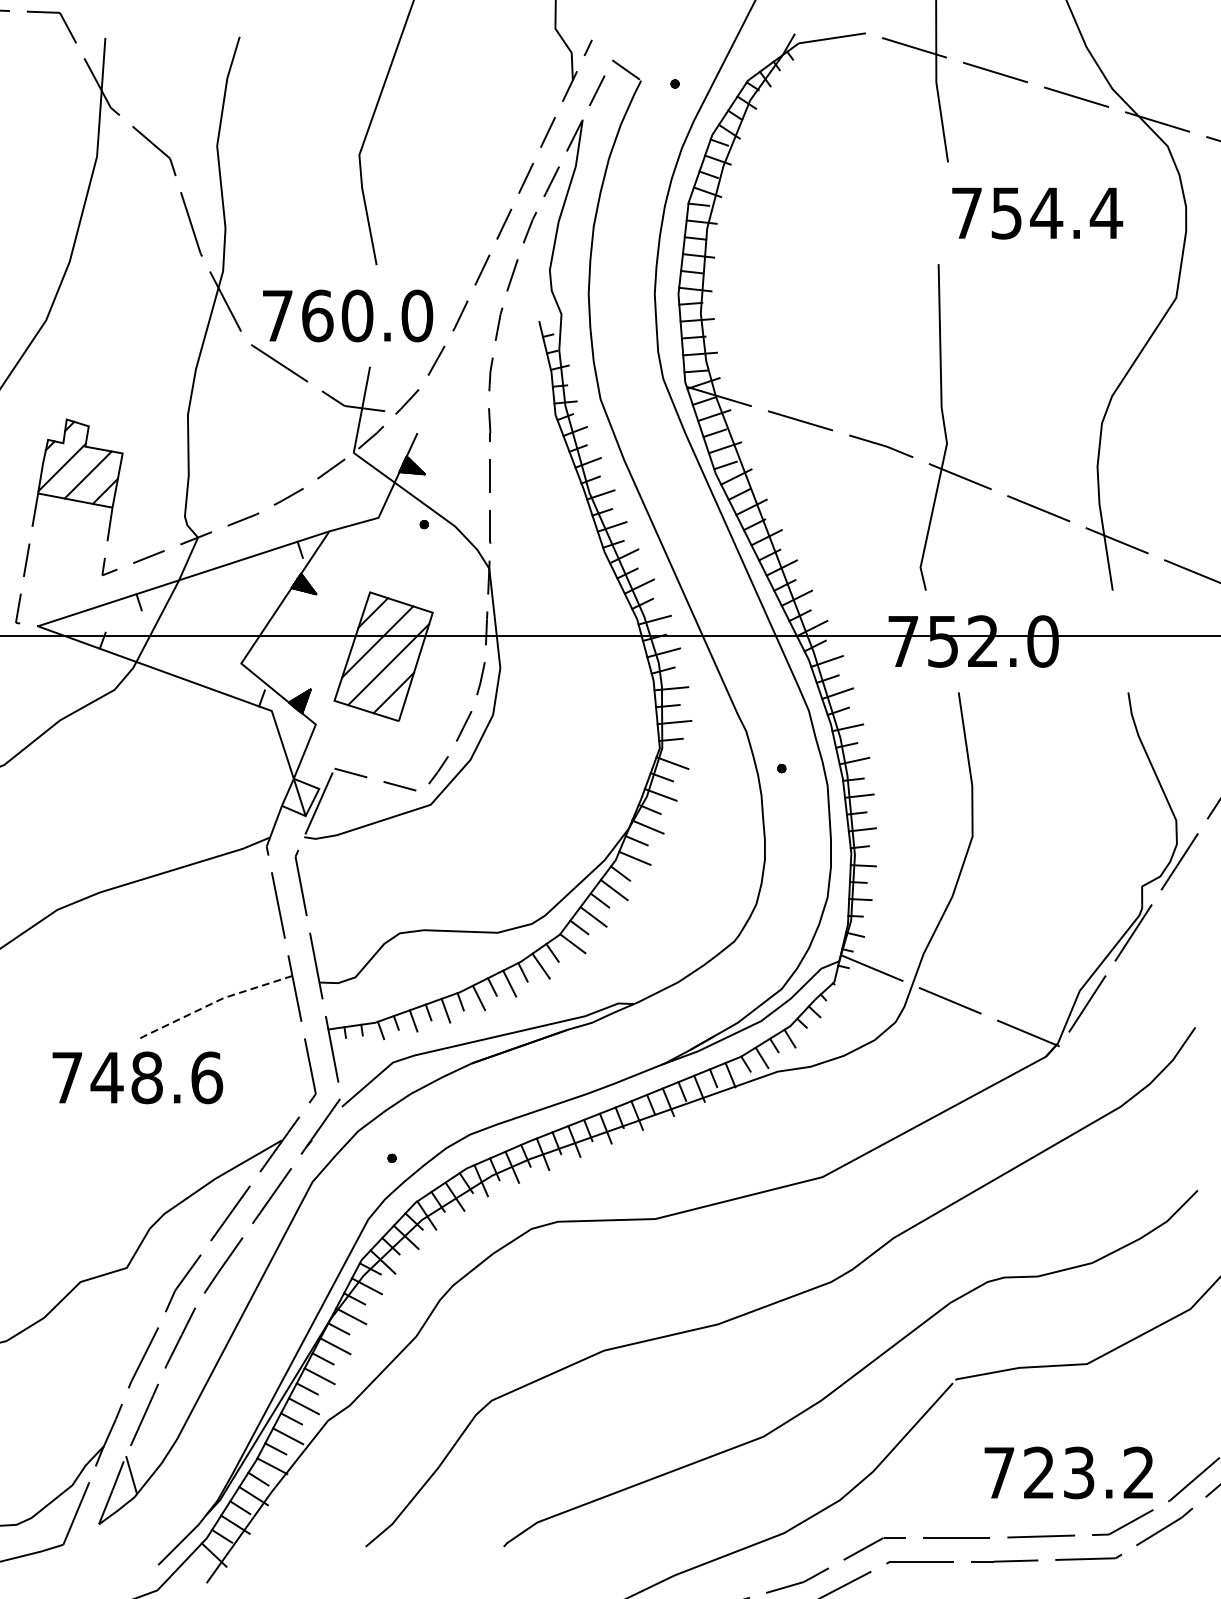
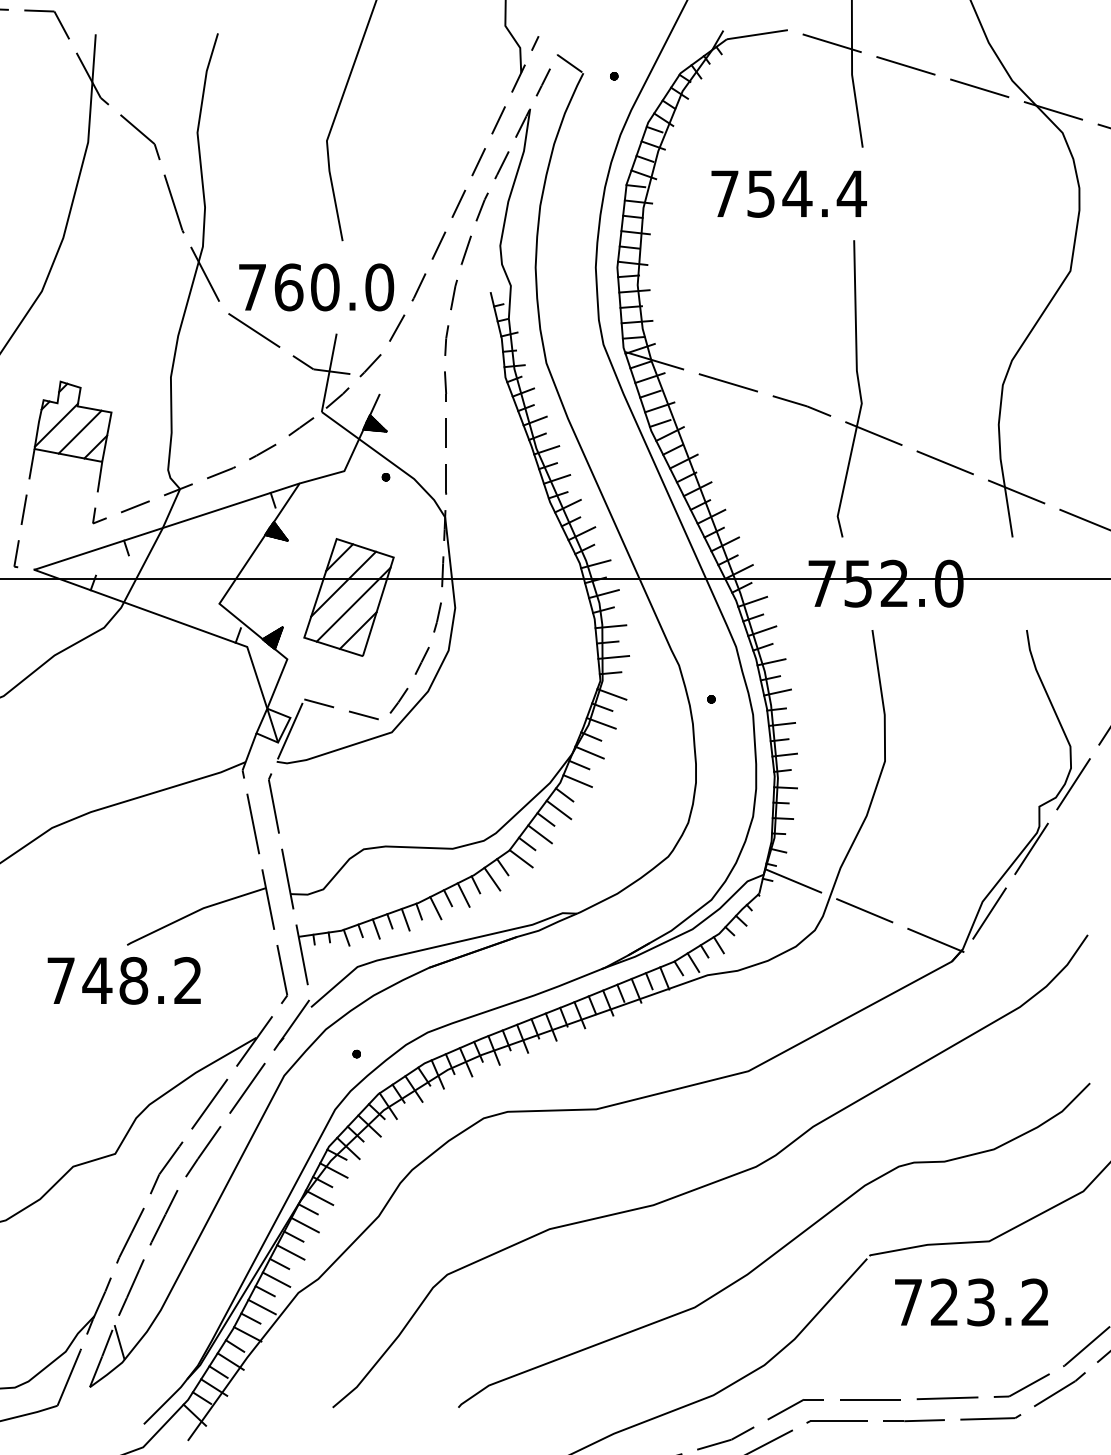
text: (1036, 212) -> (788, 193), moved
line: (213, 1002) -> (194, 912), dashed -> solid
text: (207, 1077) -> (188, 980), 748.6 -> 748.2
text: (1068, 1473) -> (971, 1302), moved

